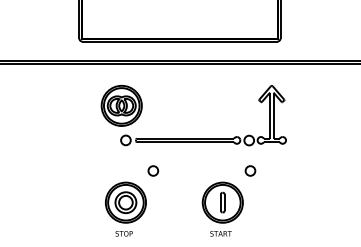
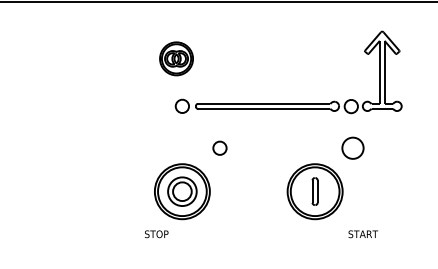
part: (121, 105) -> (176, 58), size x0.6
part: (250, 170) -> (353, 147), size x1.6
text: (123, 233) -> (155, 233), moved
text: (220, 233) -> (362, 233), moved

